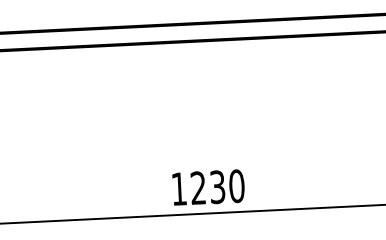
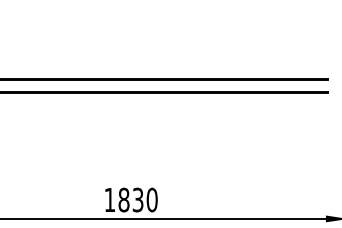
text: (197, 187) -> (123, 199), 1230 -> 1830

